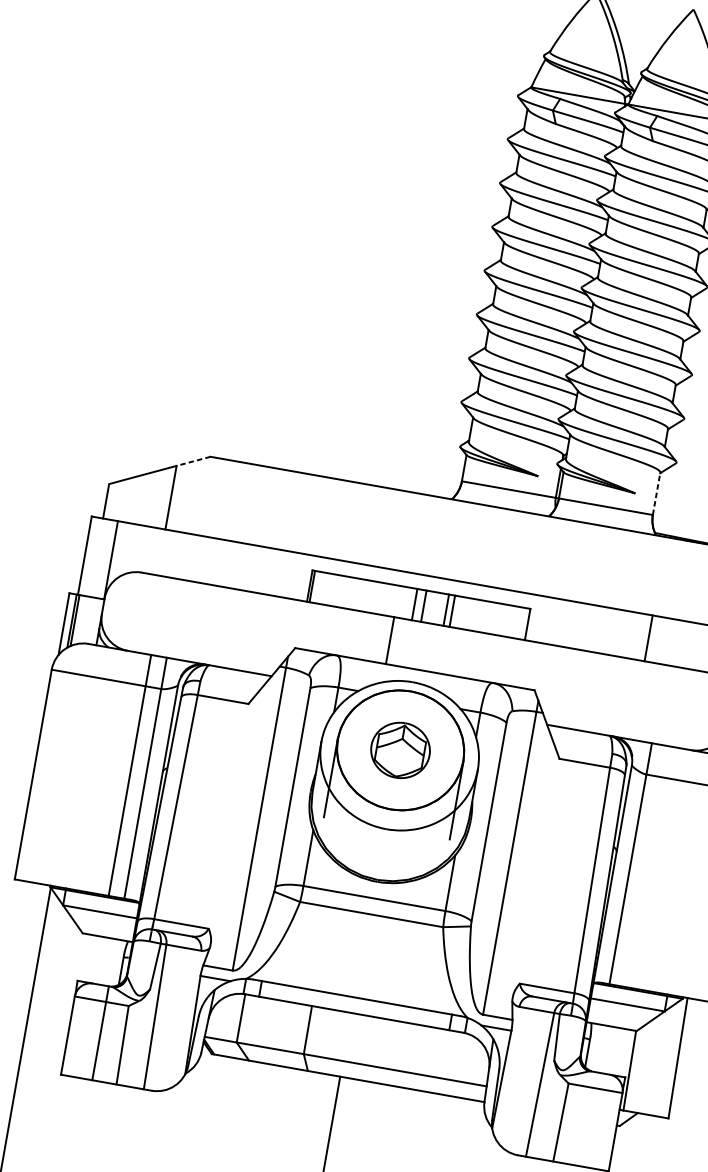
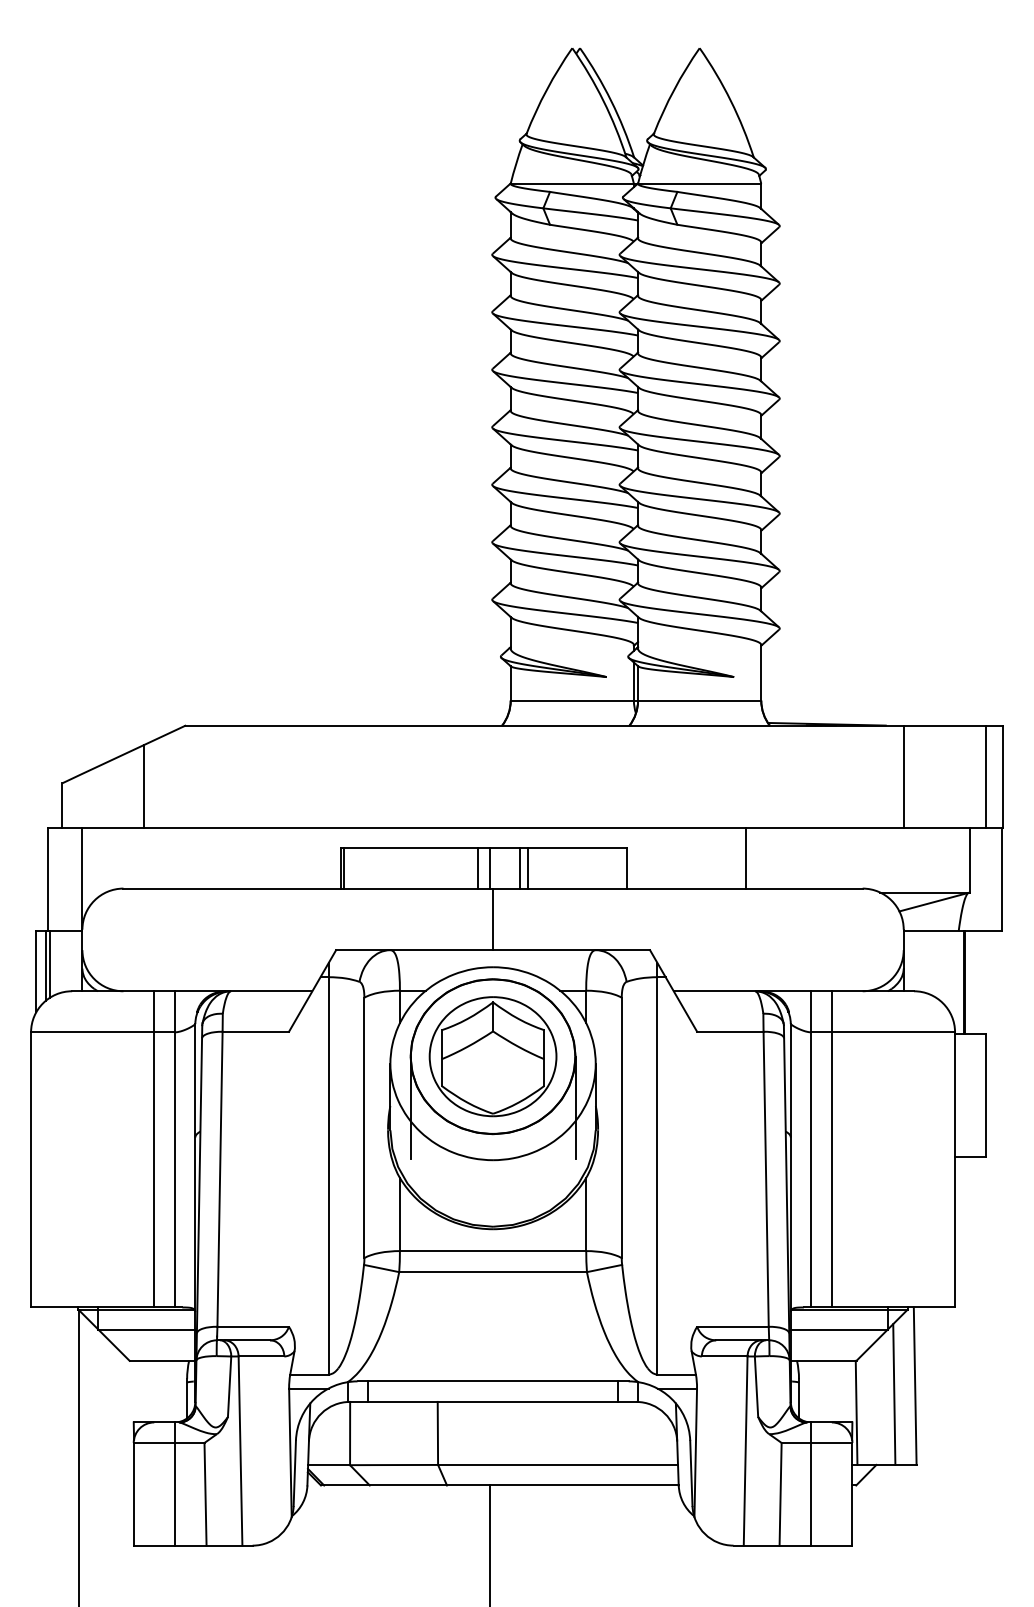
line: (193, 461) -> (164, 735), dashed -> solid
line: (656, 493) -> (761, 672), dashed -> solid
line: (648, 638) -> (745, 858), moved
line: (390, 640) -> (493, 919), moved
part: (400, 750) -> (492, 1056), size x1.67
line: (646, 866) -> (831, 1149), added
line: (661, 1061) -> (894, 1394), added
line: (585, 1118) -> (811, 1483), added

